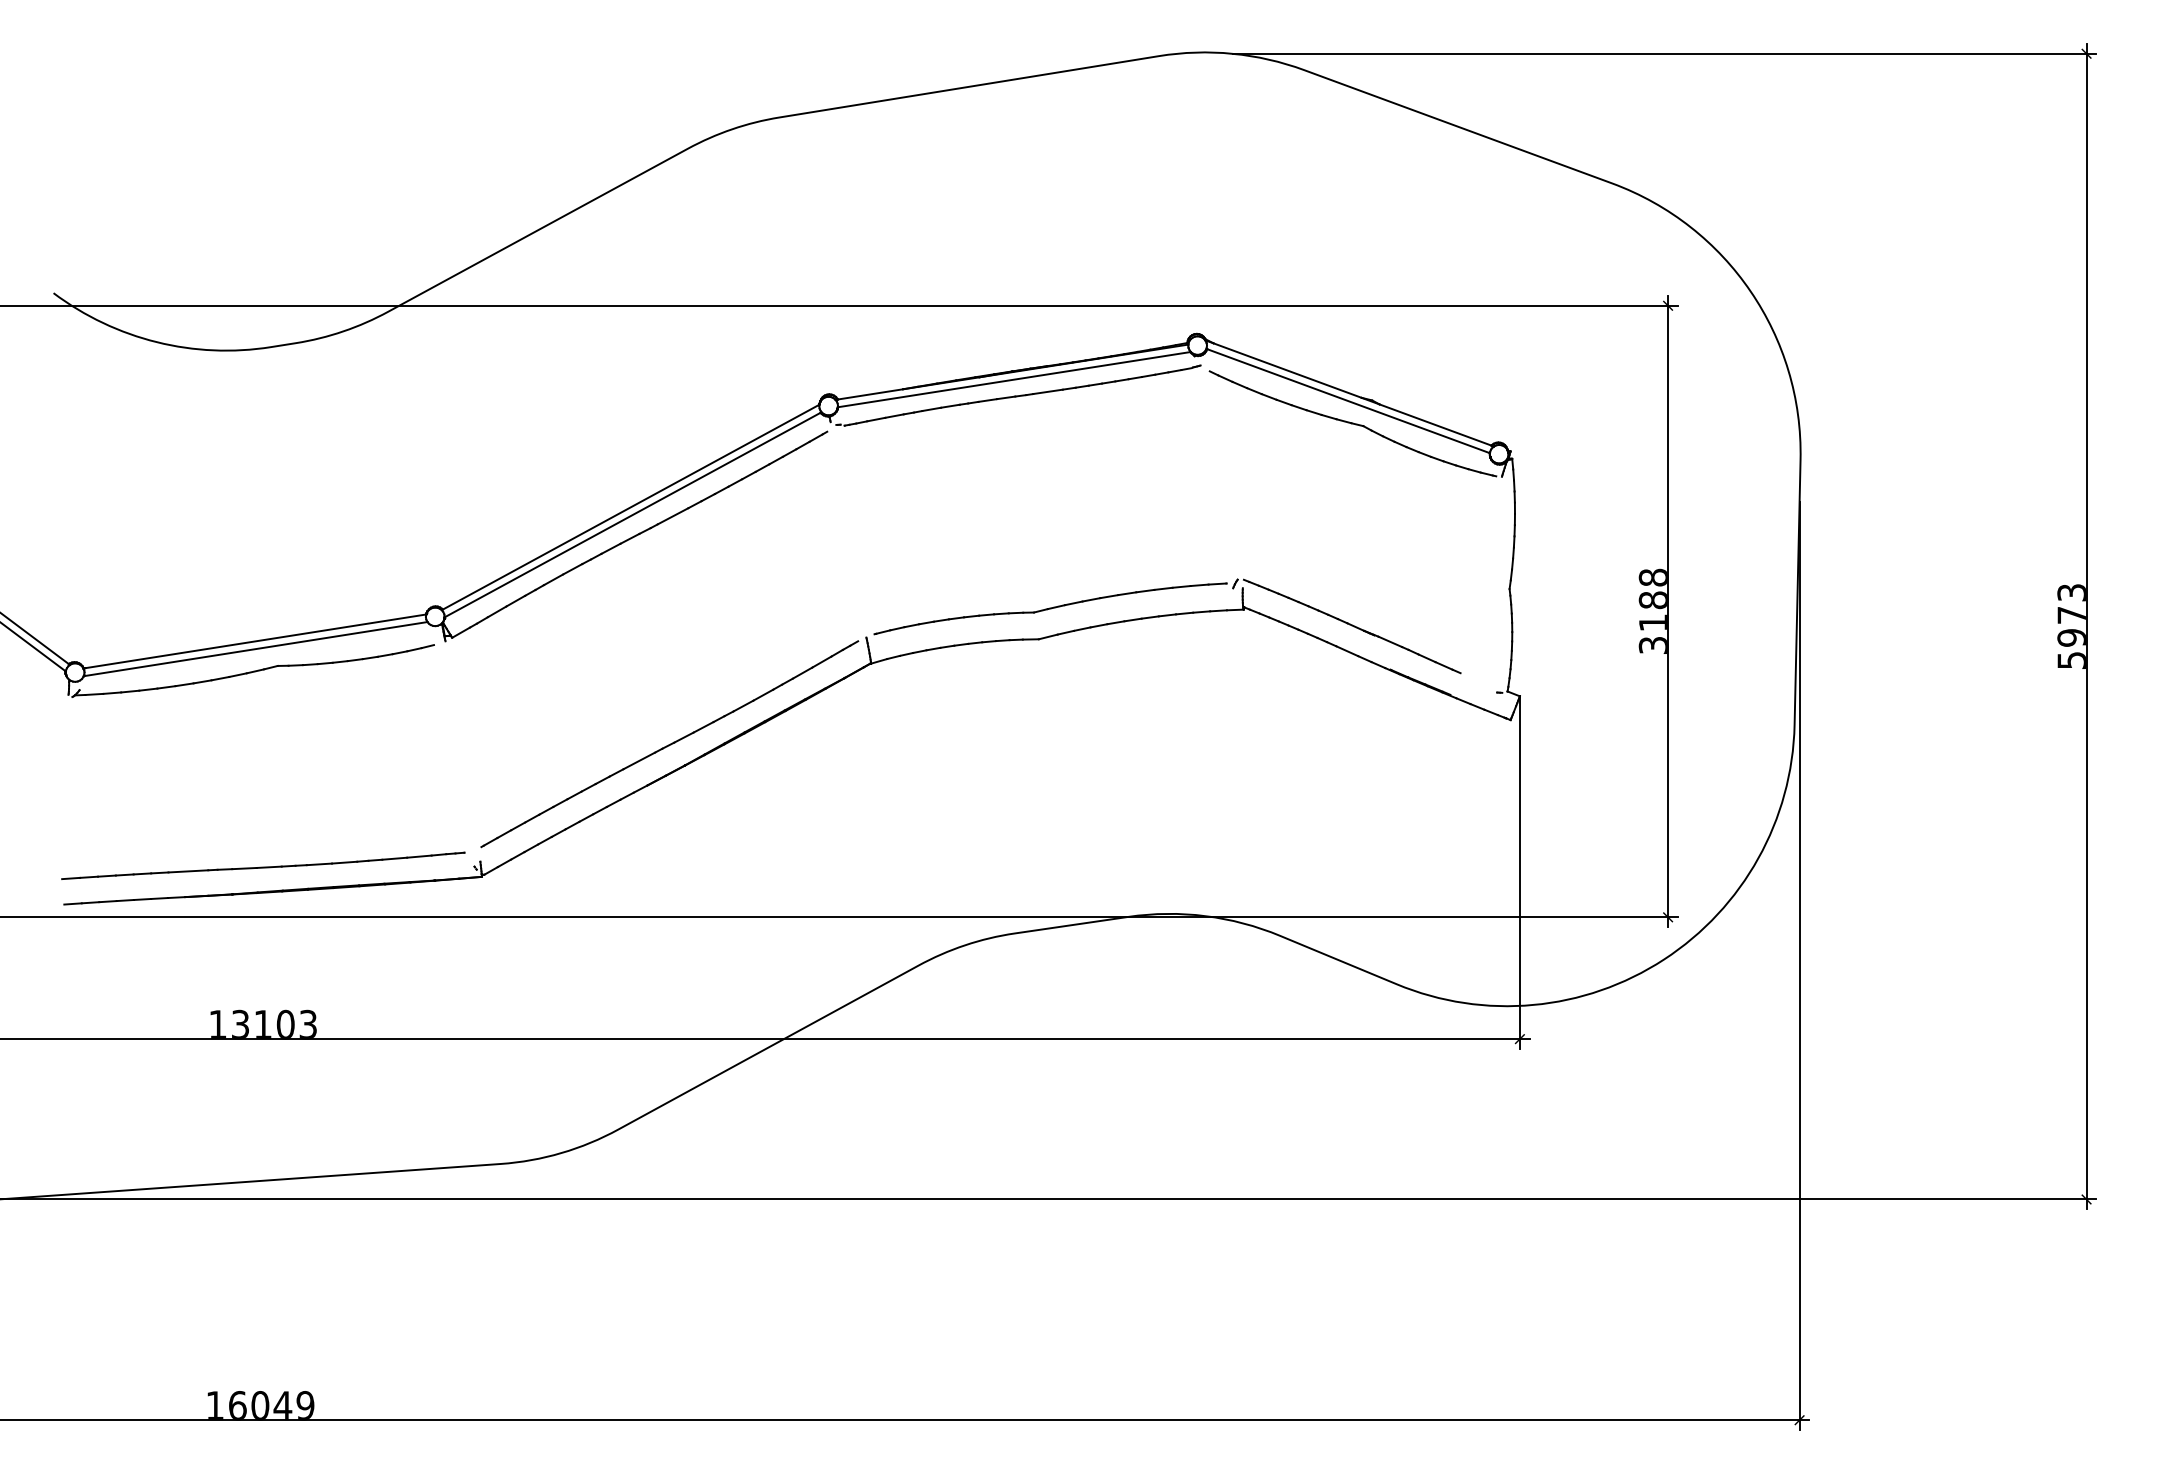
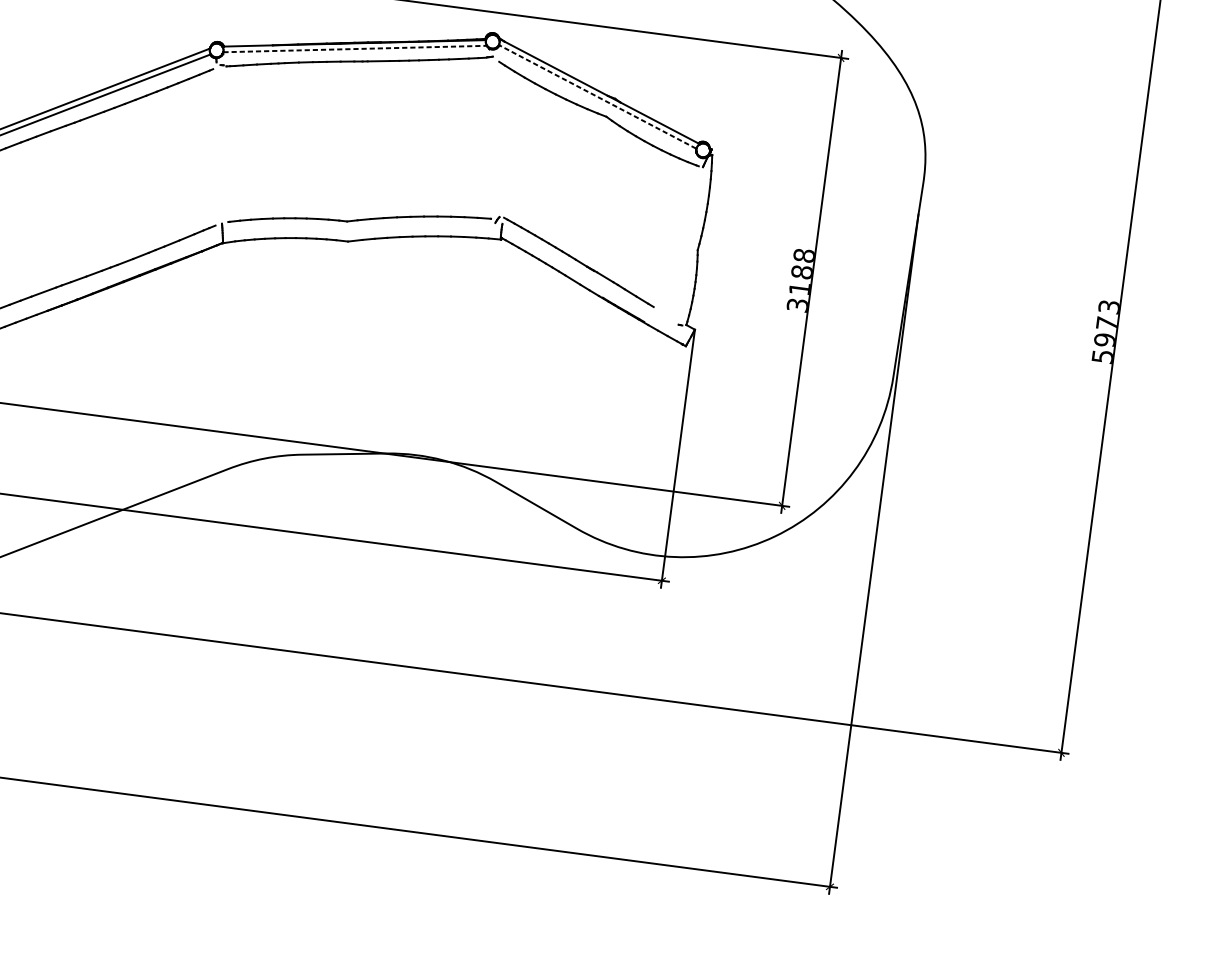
line: (1014, 379) -> (355, 48), solid -> dashed
line: (1347, 400) -> (597, 96), solid -> dashed

